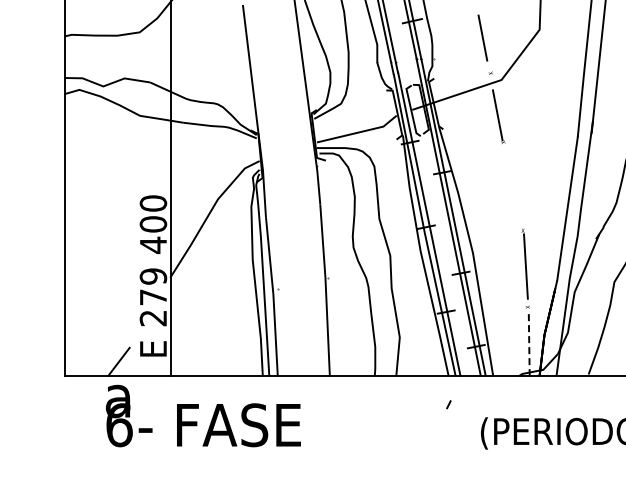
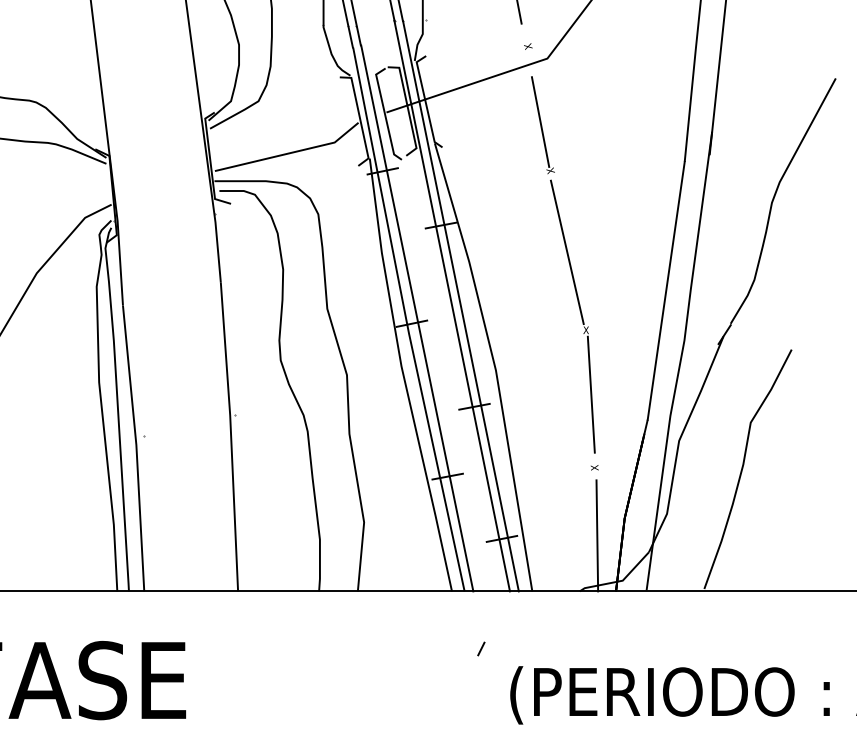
line: (512, 187) -> (567, 252), added
line: (529, 344) -> (597, 535), dashed -> solid
line: (448, 404) -> (480, 648), moved

